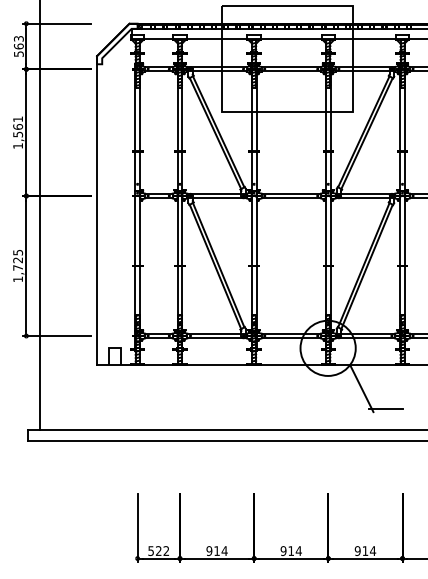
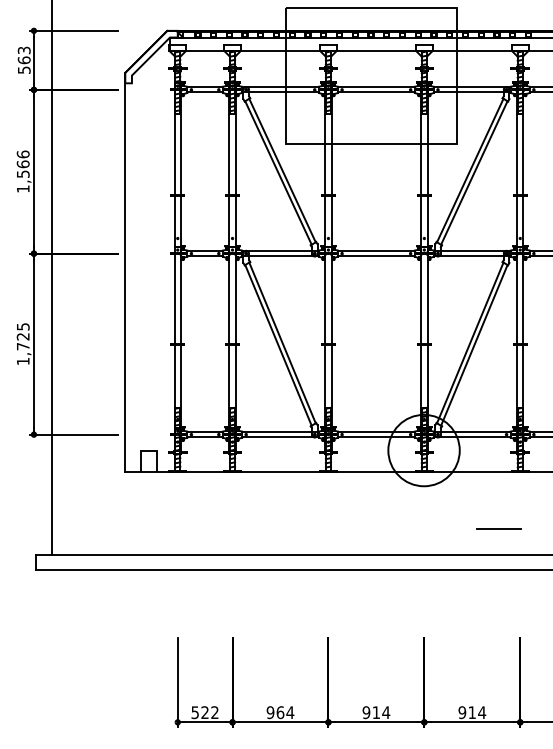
text: (17, 119) -> (22, 154), 1,561 -> 1,566
line: (361, 388) -> (467, 502), removed
text: (217, 550) -> (280, 712), 914 -> 964

